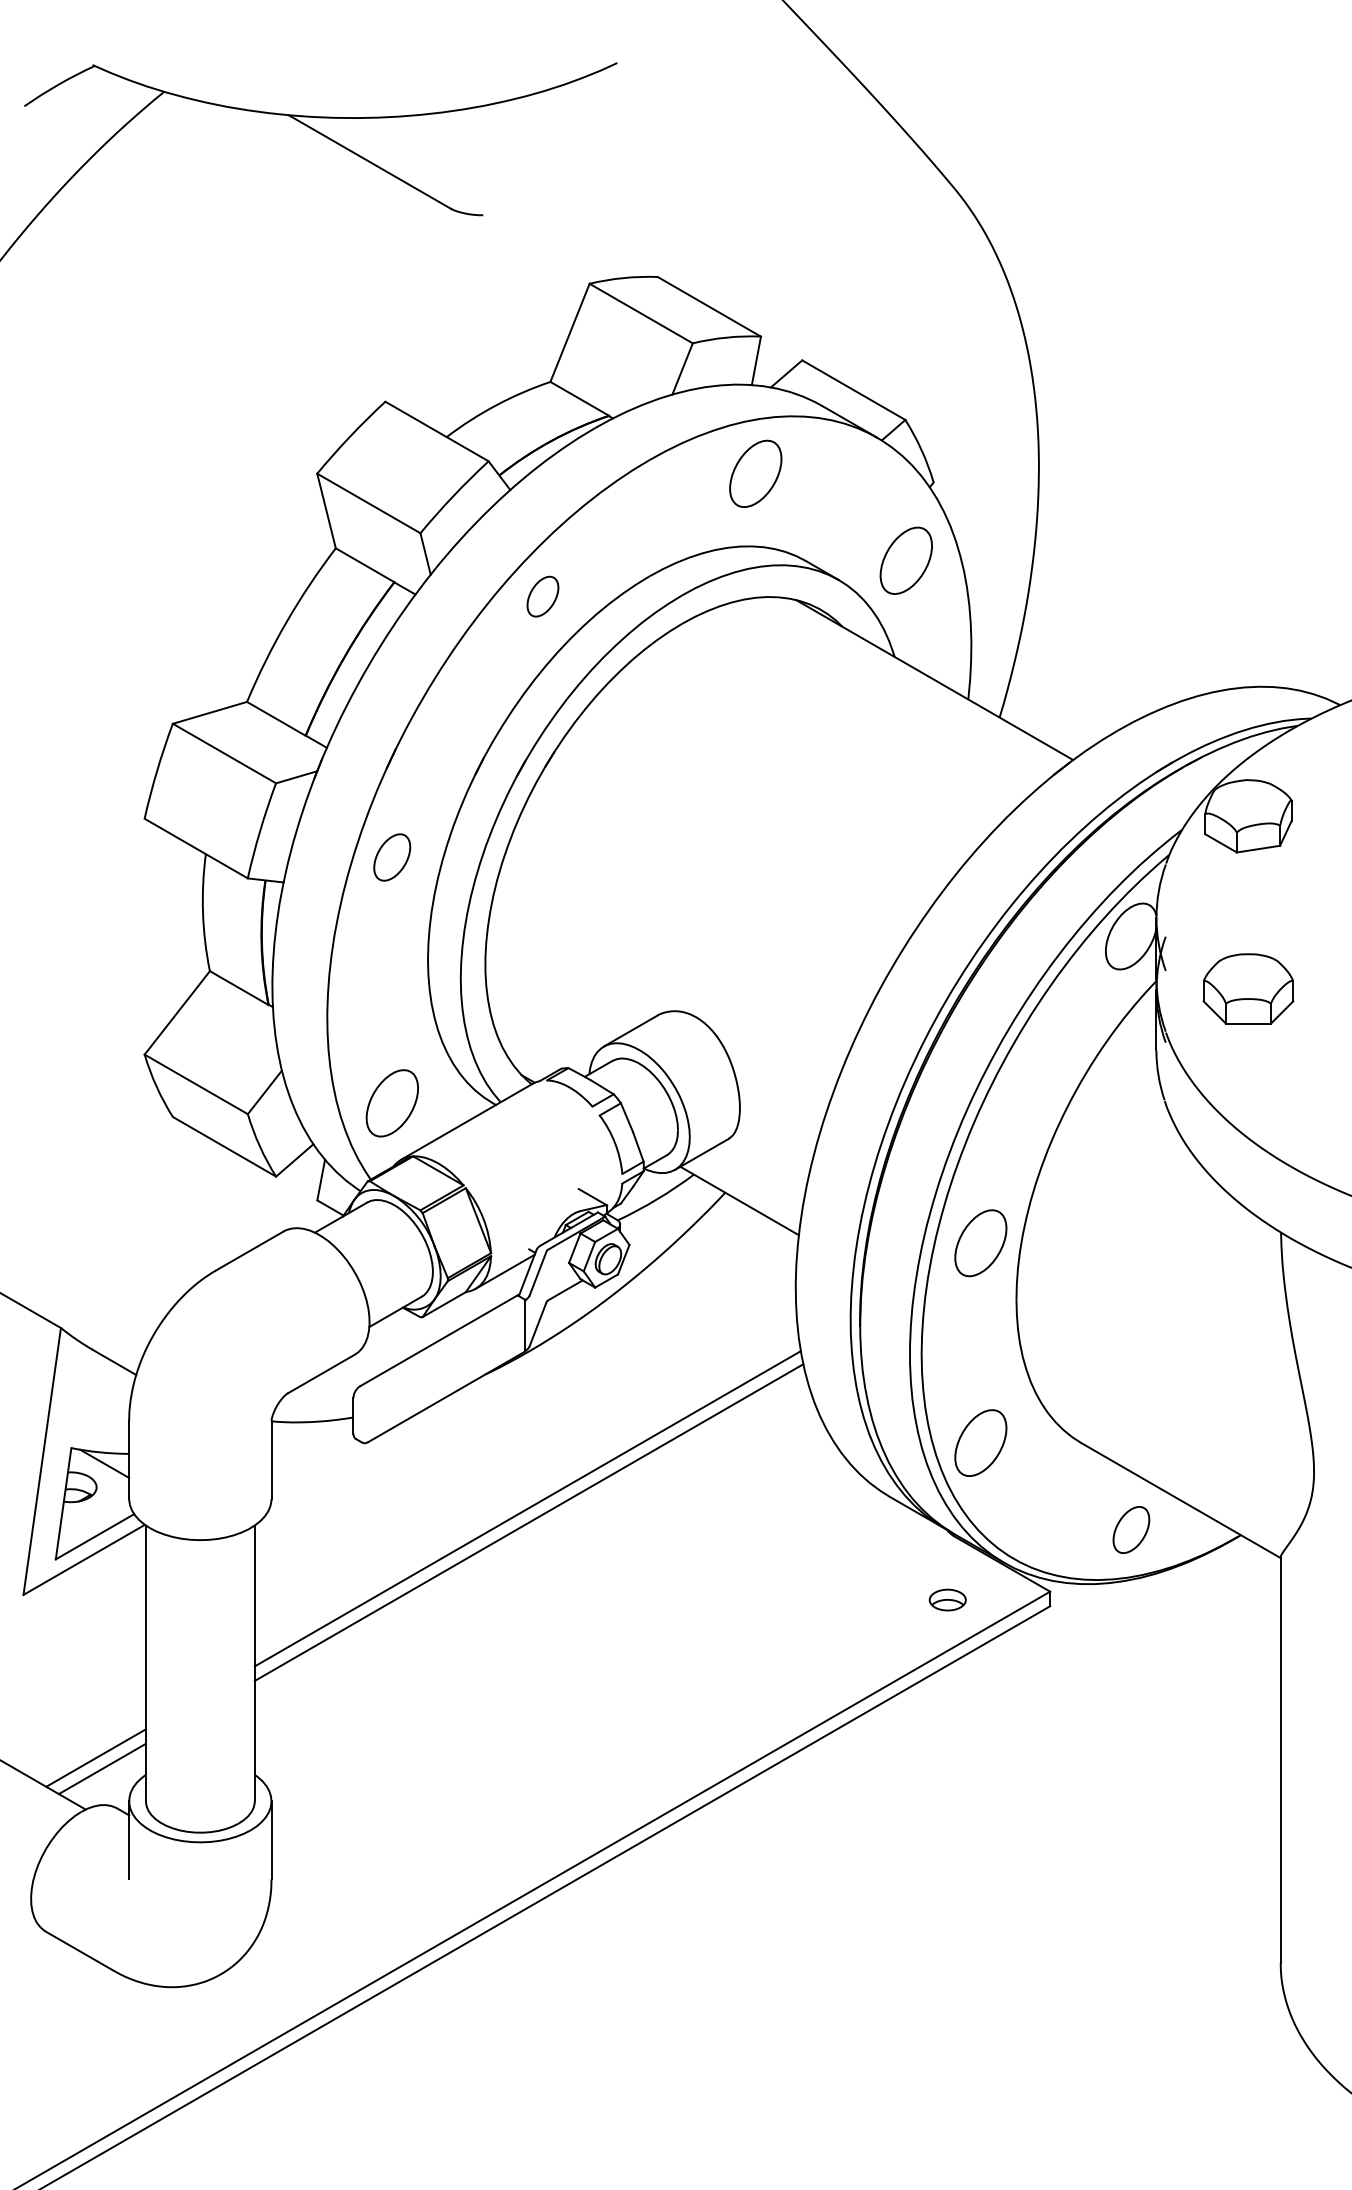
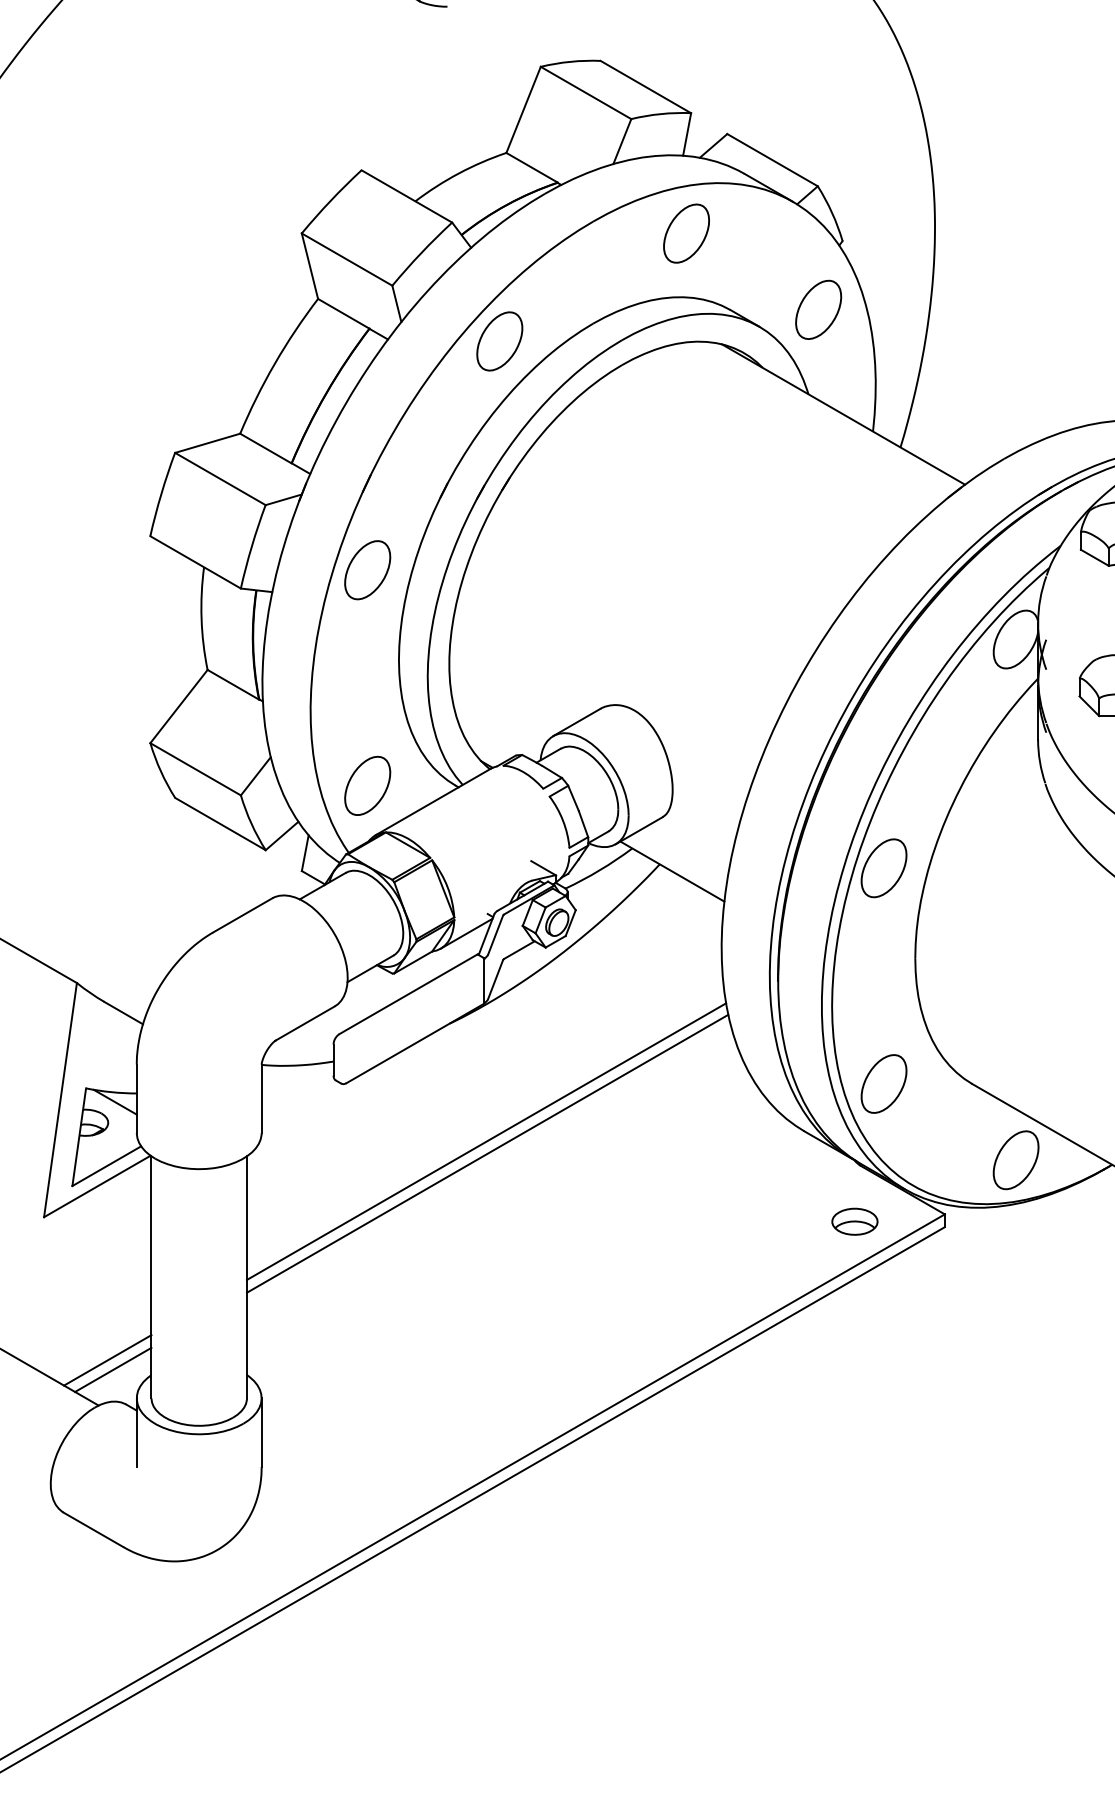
part: (542, 596) -> (499, 341), size x1.67
part: (391, 857) -> (366, 570), size x1.43
part: (980, 1243) -> (883, 868), moved
part: (1131, 1529) -> (1016, 1159), size x1.43
part: (947, 1599) -> (854, 1221), size x1.43

